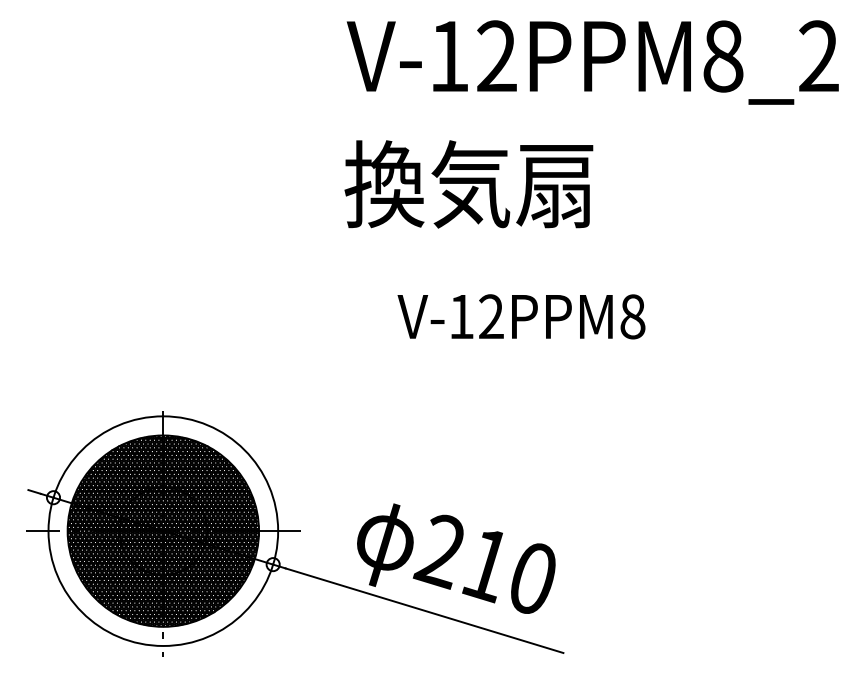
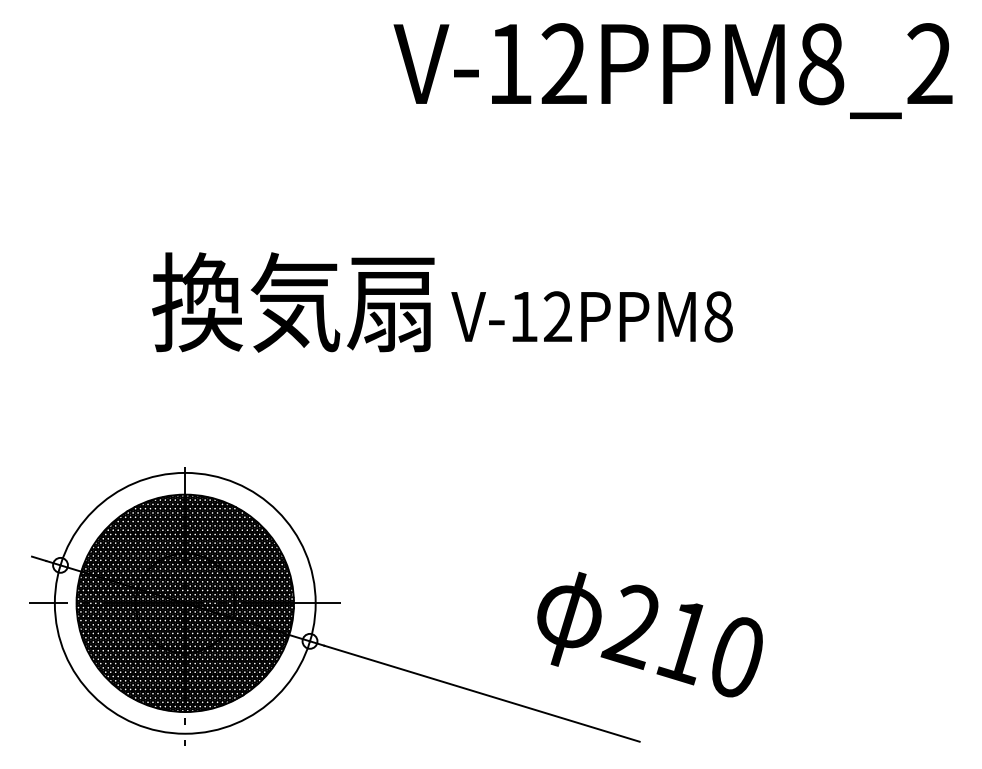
text: (469, 184) -> (293, 302), moved
text: (520, 316) -> (591, 316), moved
text: (455, 558) -> (649, 634), moved

